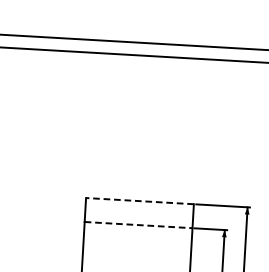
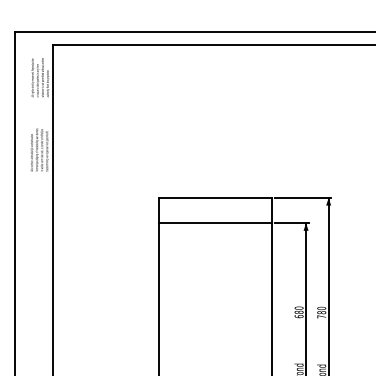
line: (140, 201) -> (215, 198), dashed -> solid
line: (138, 225) -> (215, 223), dashed -> solid

